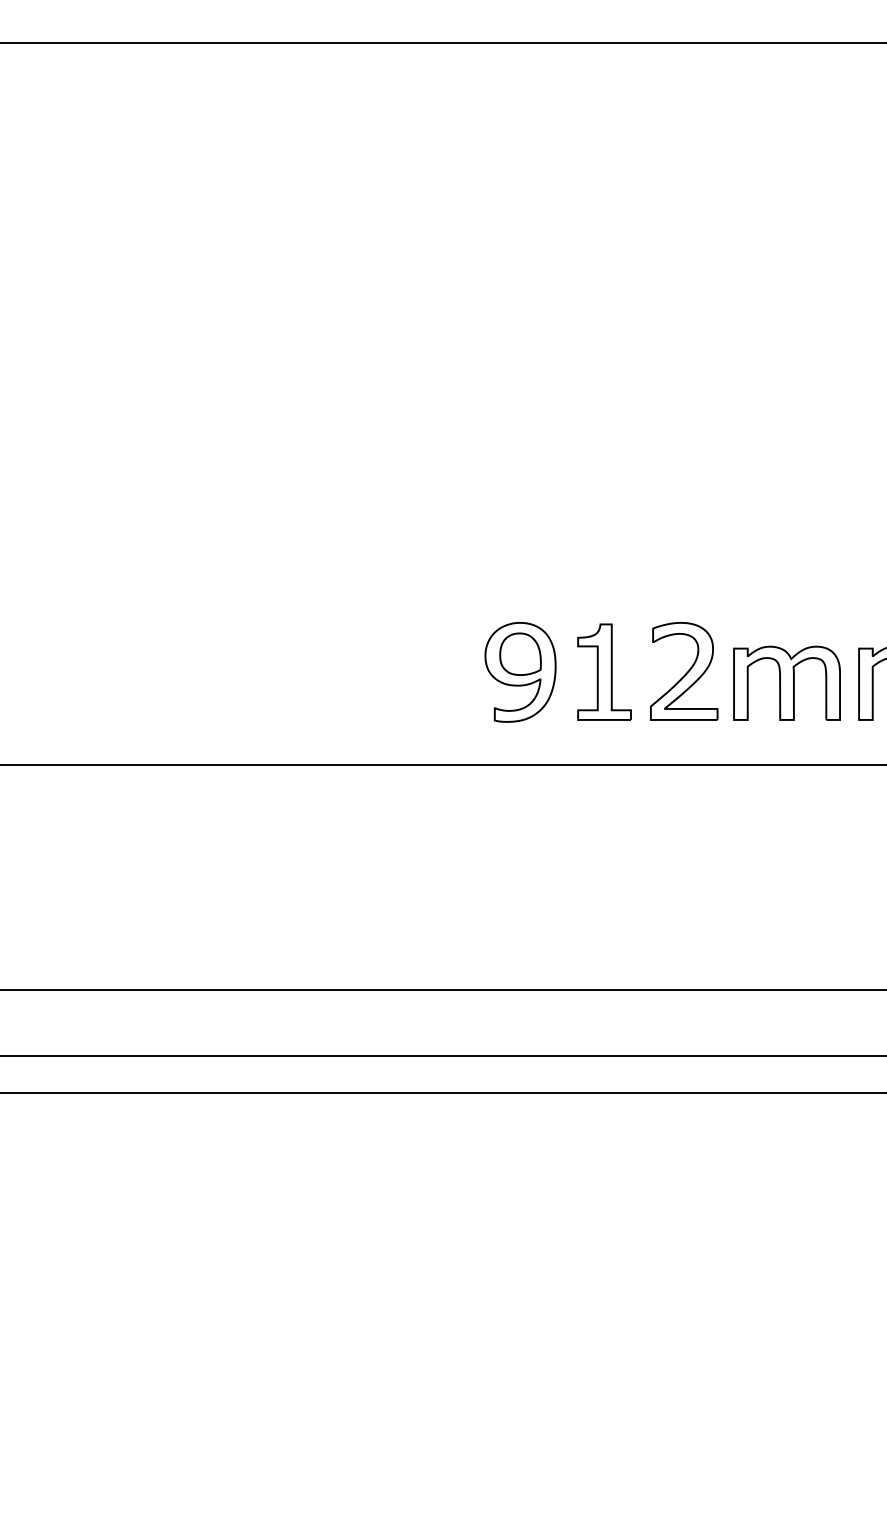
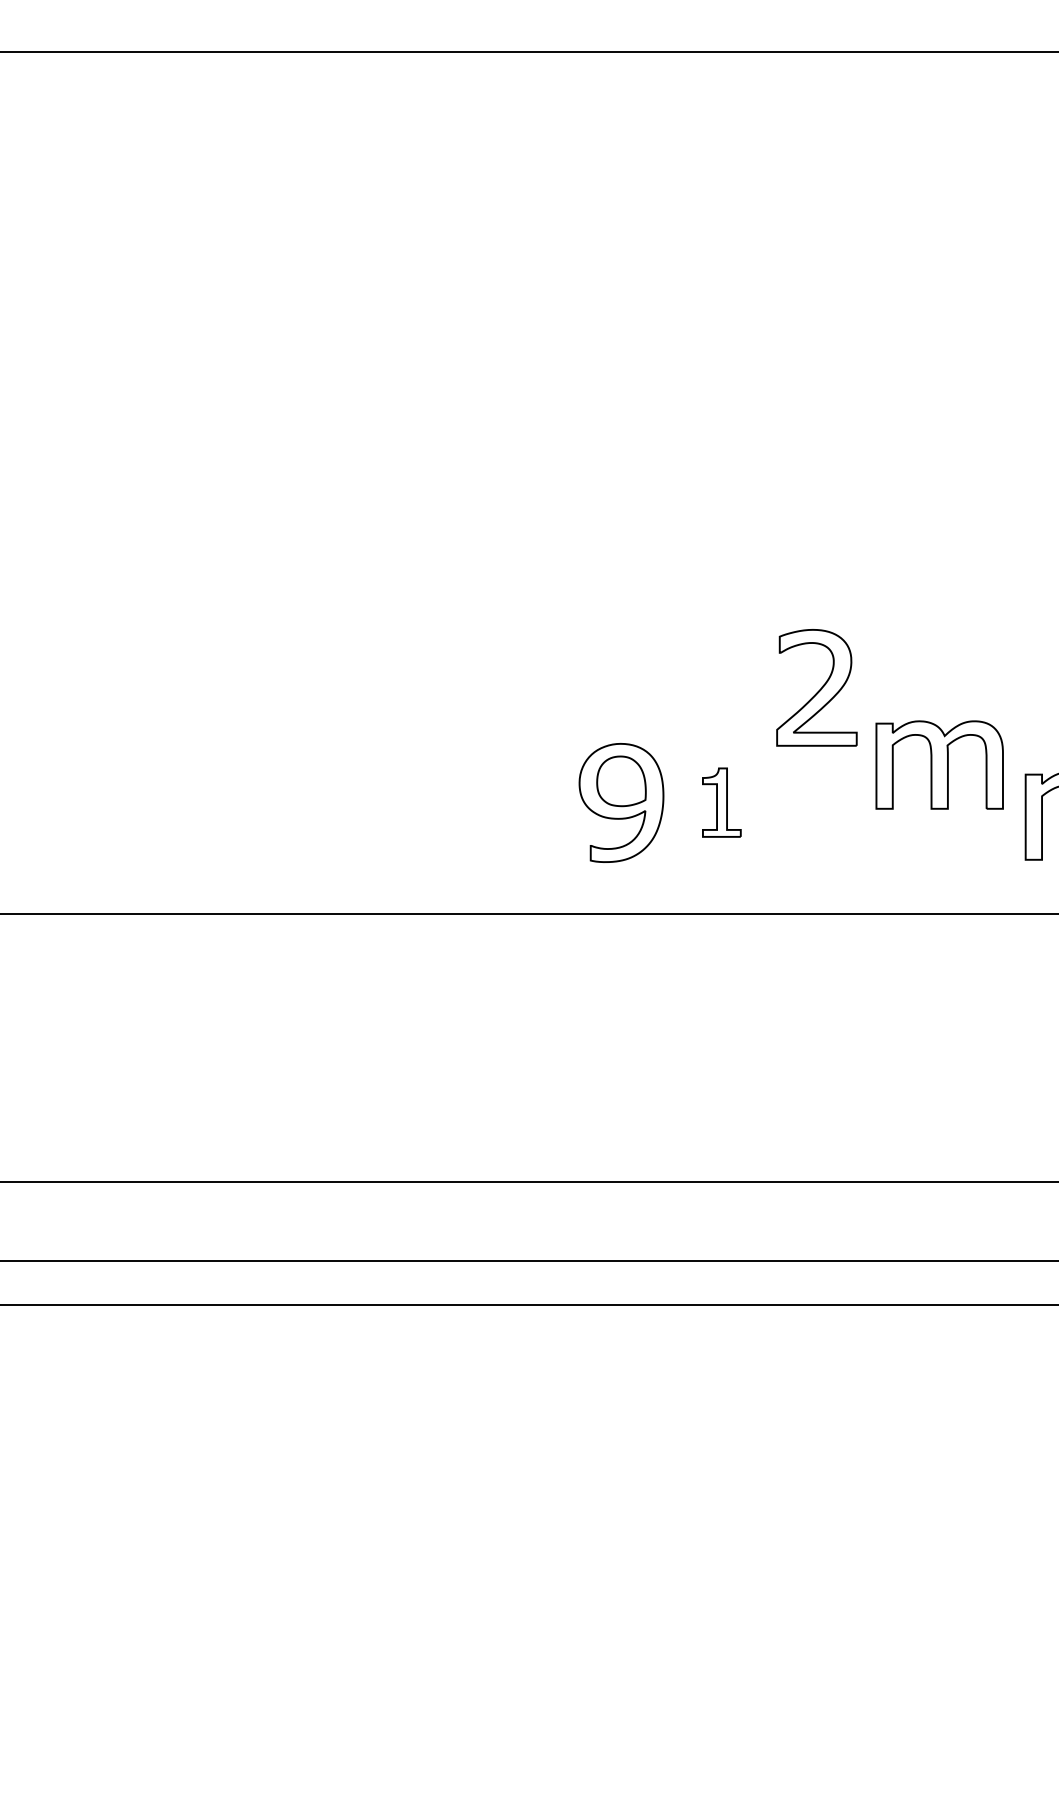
part: (604, 671) -> (721, 802), size x0.6
part: (683, 671) -> (816, 687), moved
part: (786, 682) -> (939, 764), moved

